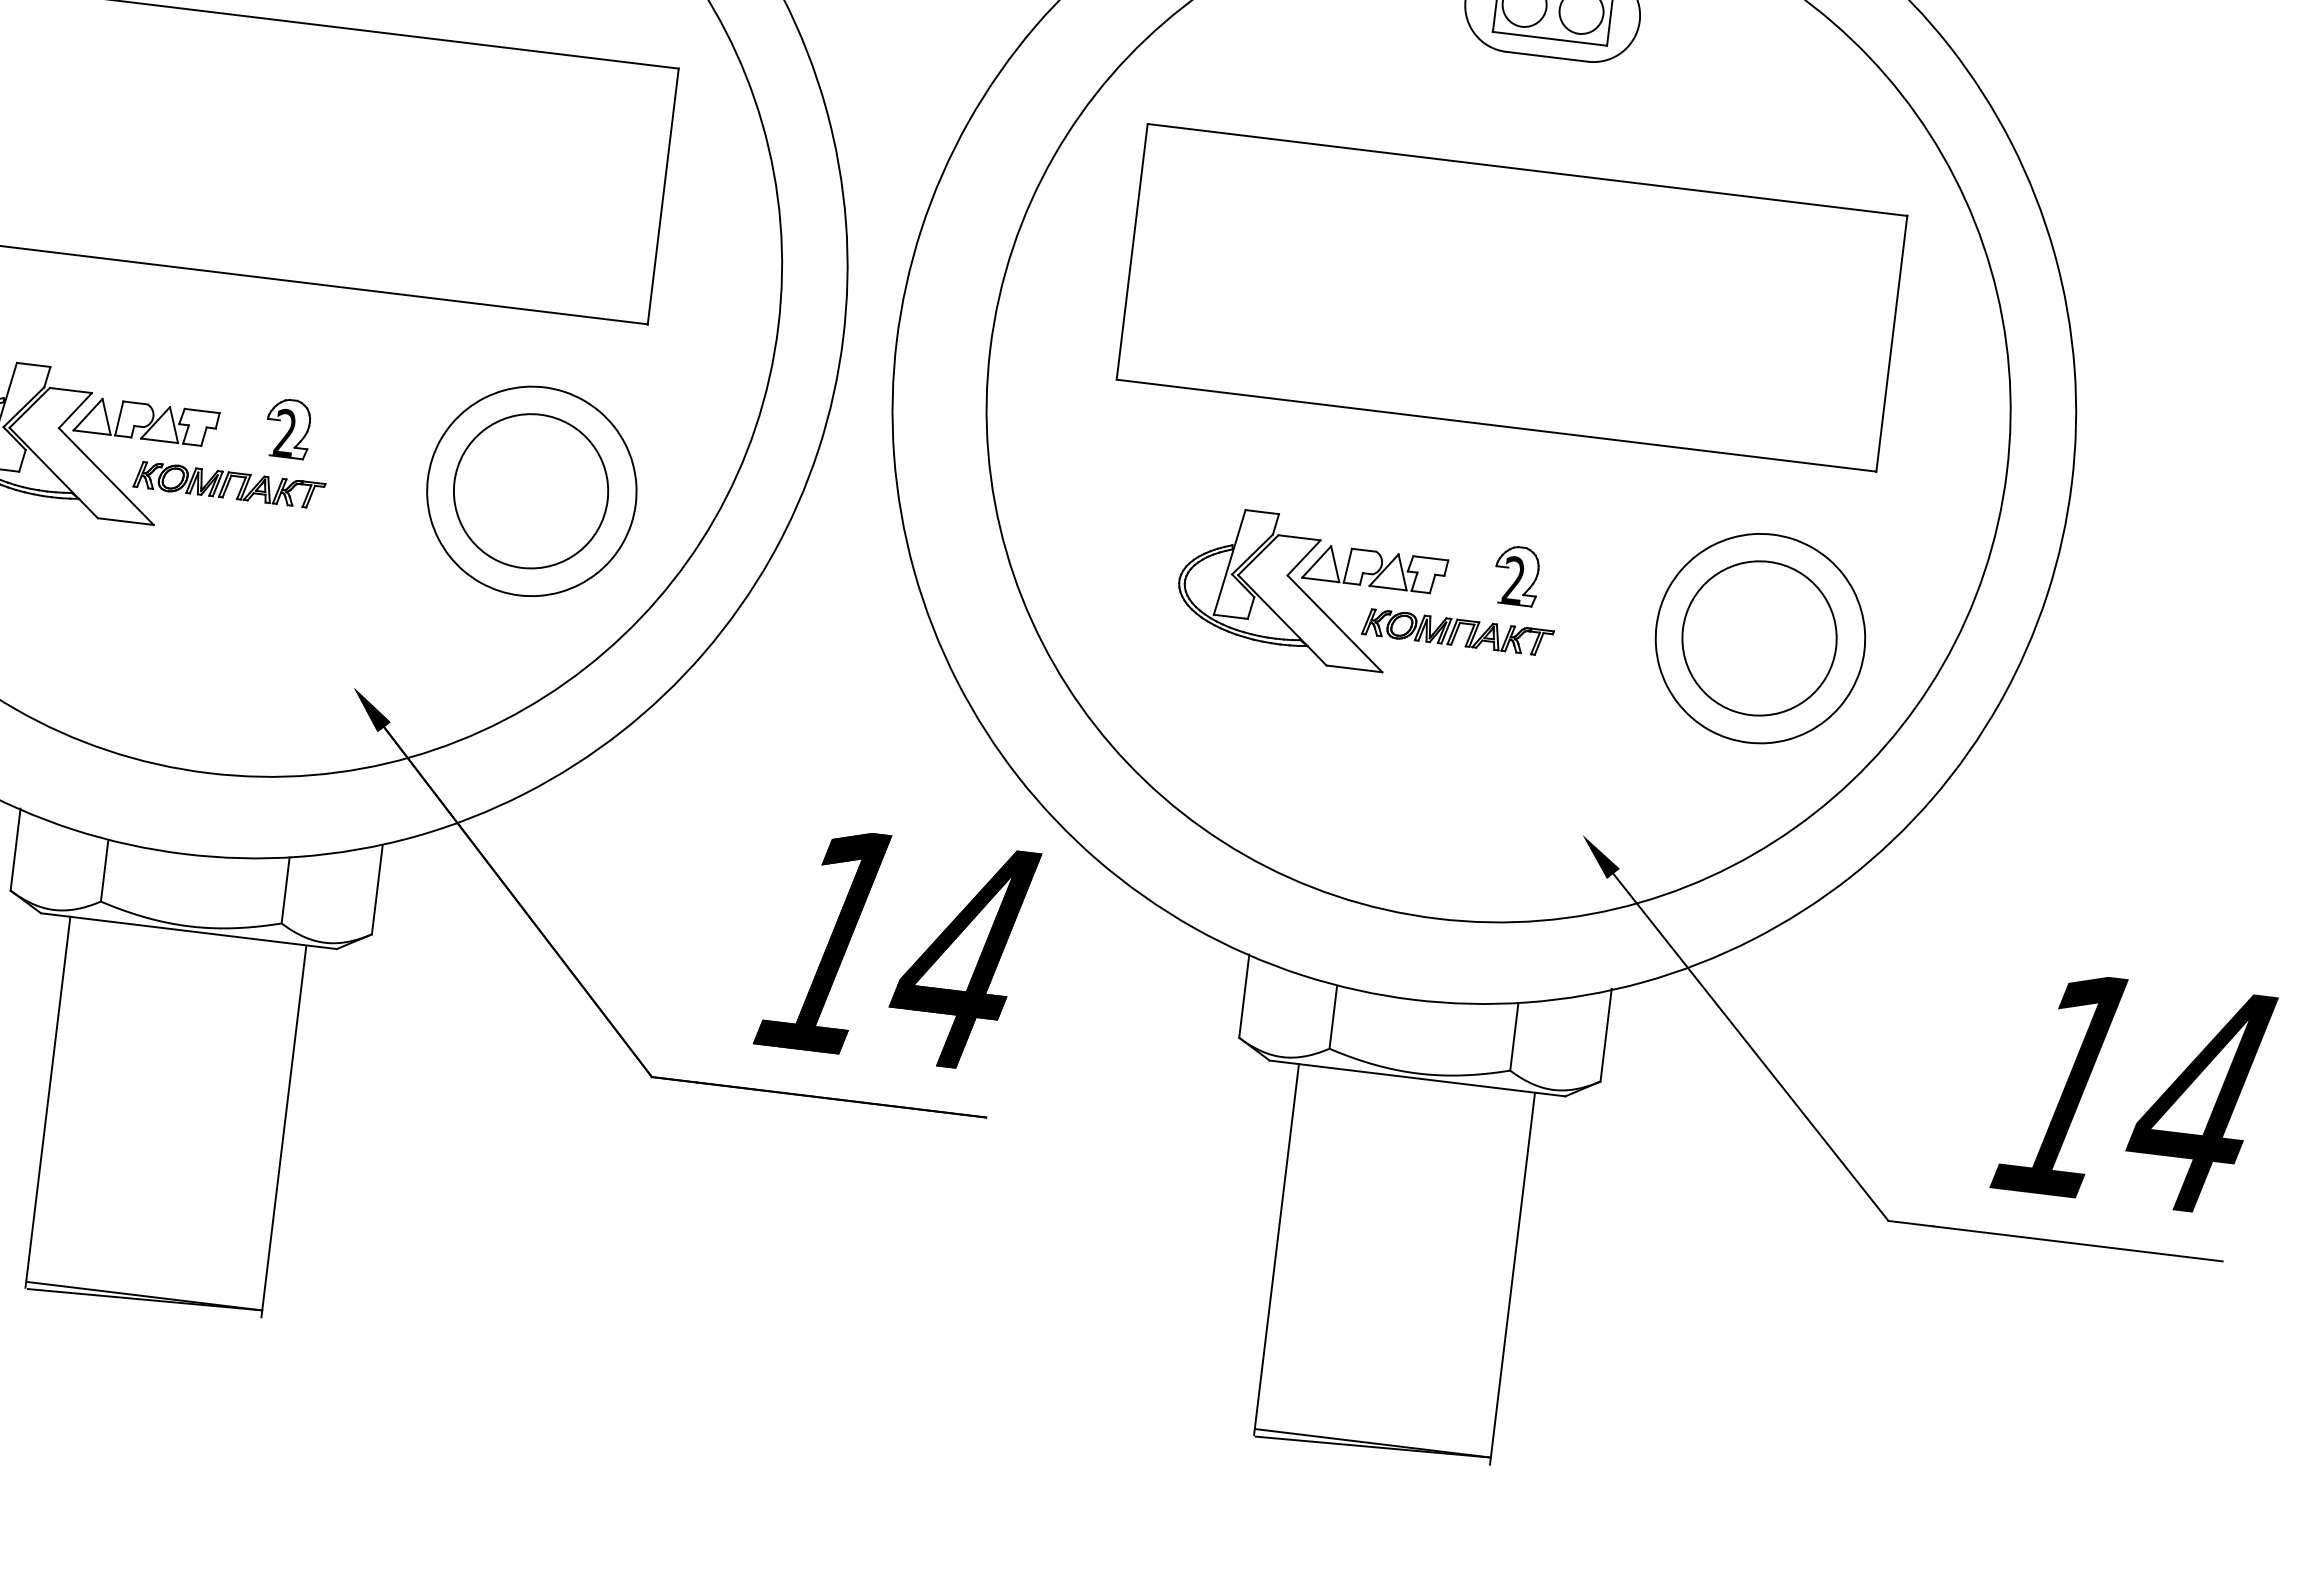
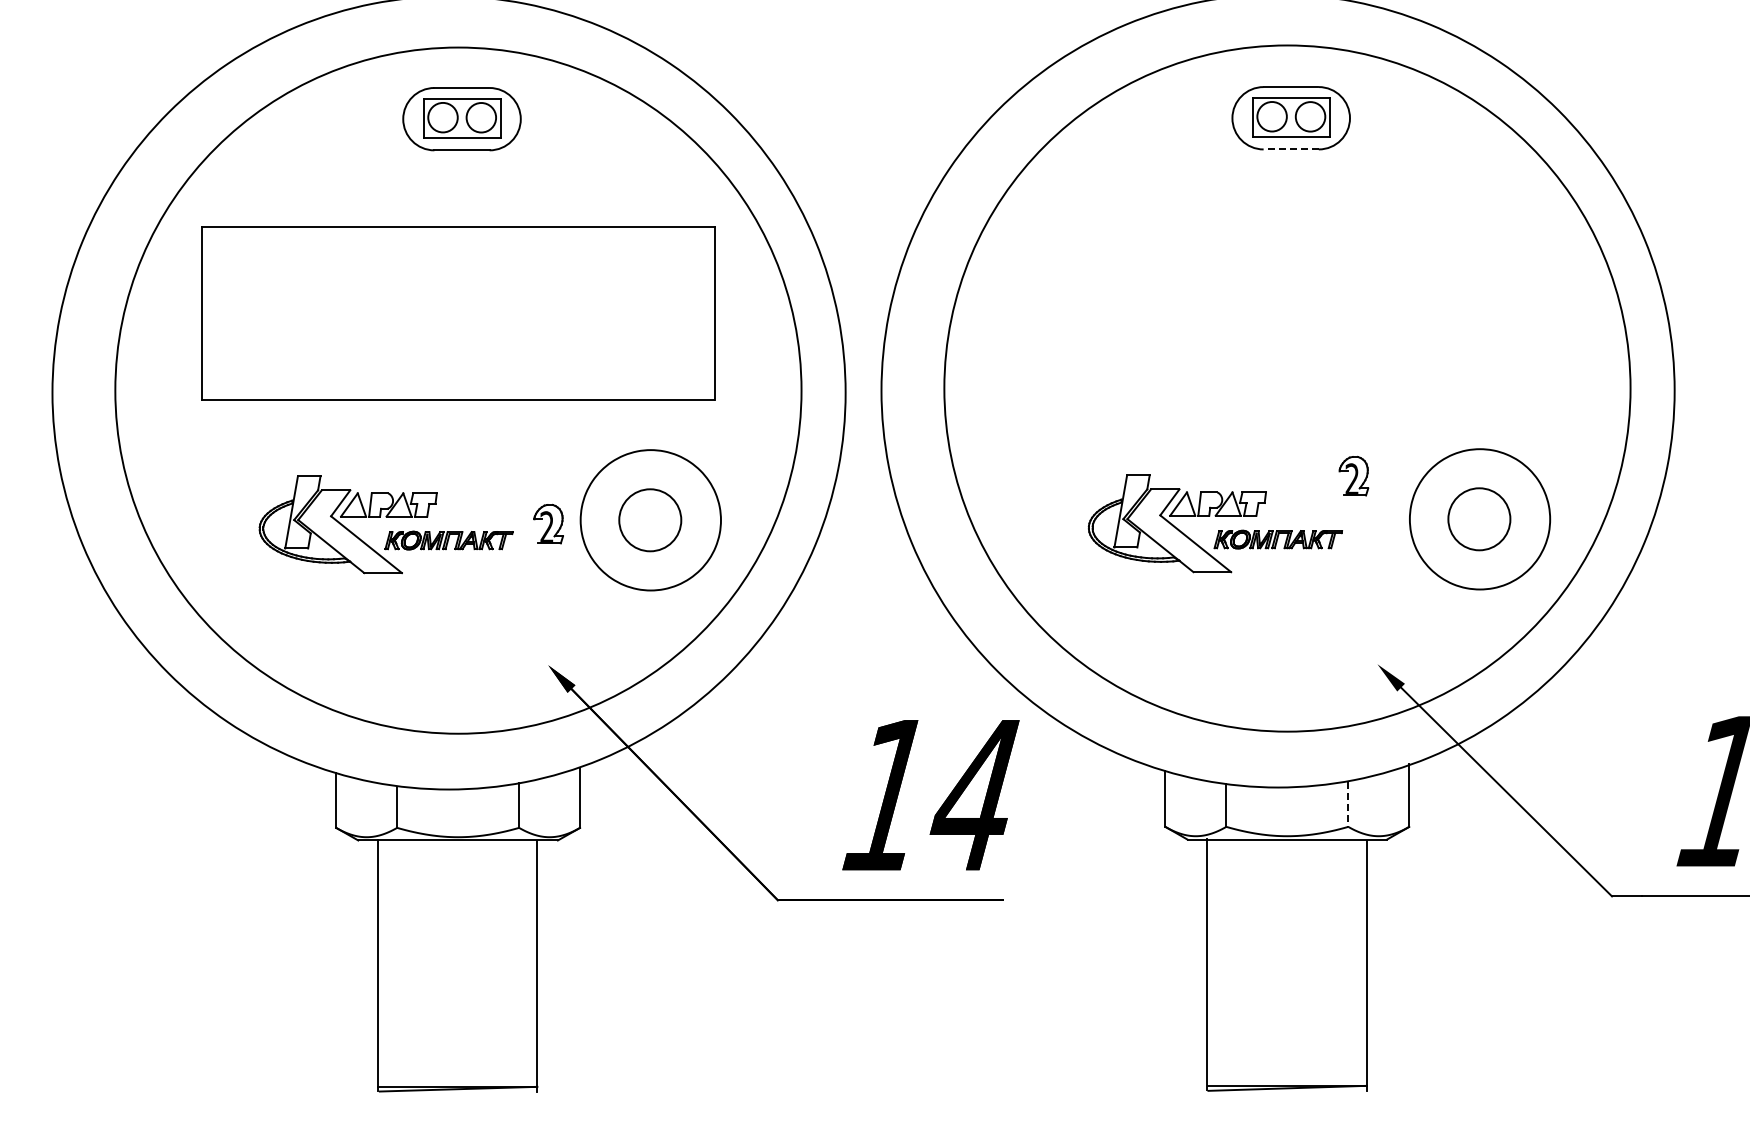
line: (1547, 56) -> (1291, 149), solid -> dashed
part: (1512, 297) -> (1287, 312), removed
part: (288, 427) -> (548, 523), moved
circle: (529, 491) -> (649, 520), size x0.6
part: (1516, 574) -> (1353, 475), moved
circle: (1759, 638) -> (1479, 519), size x0.6
line: (1514, 1037) -> (1348, 804), solid -> dashed

